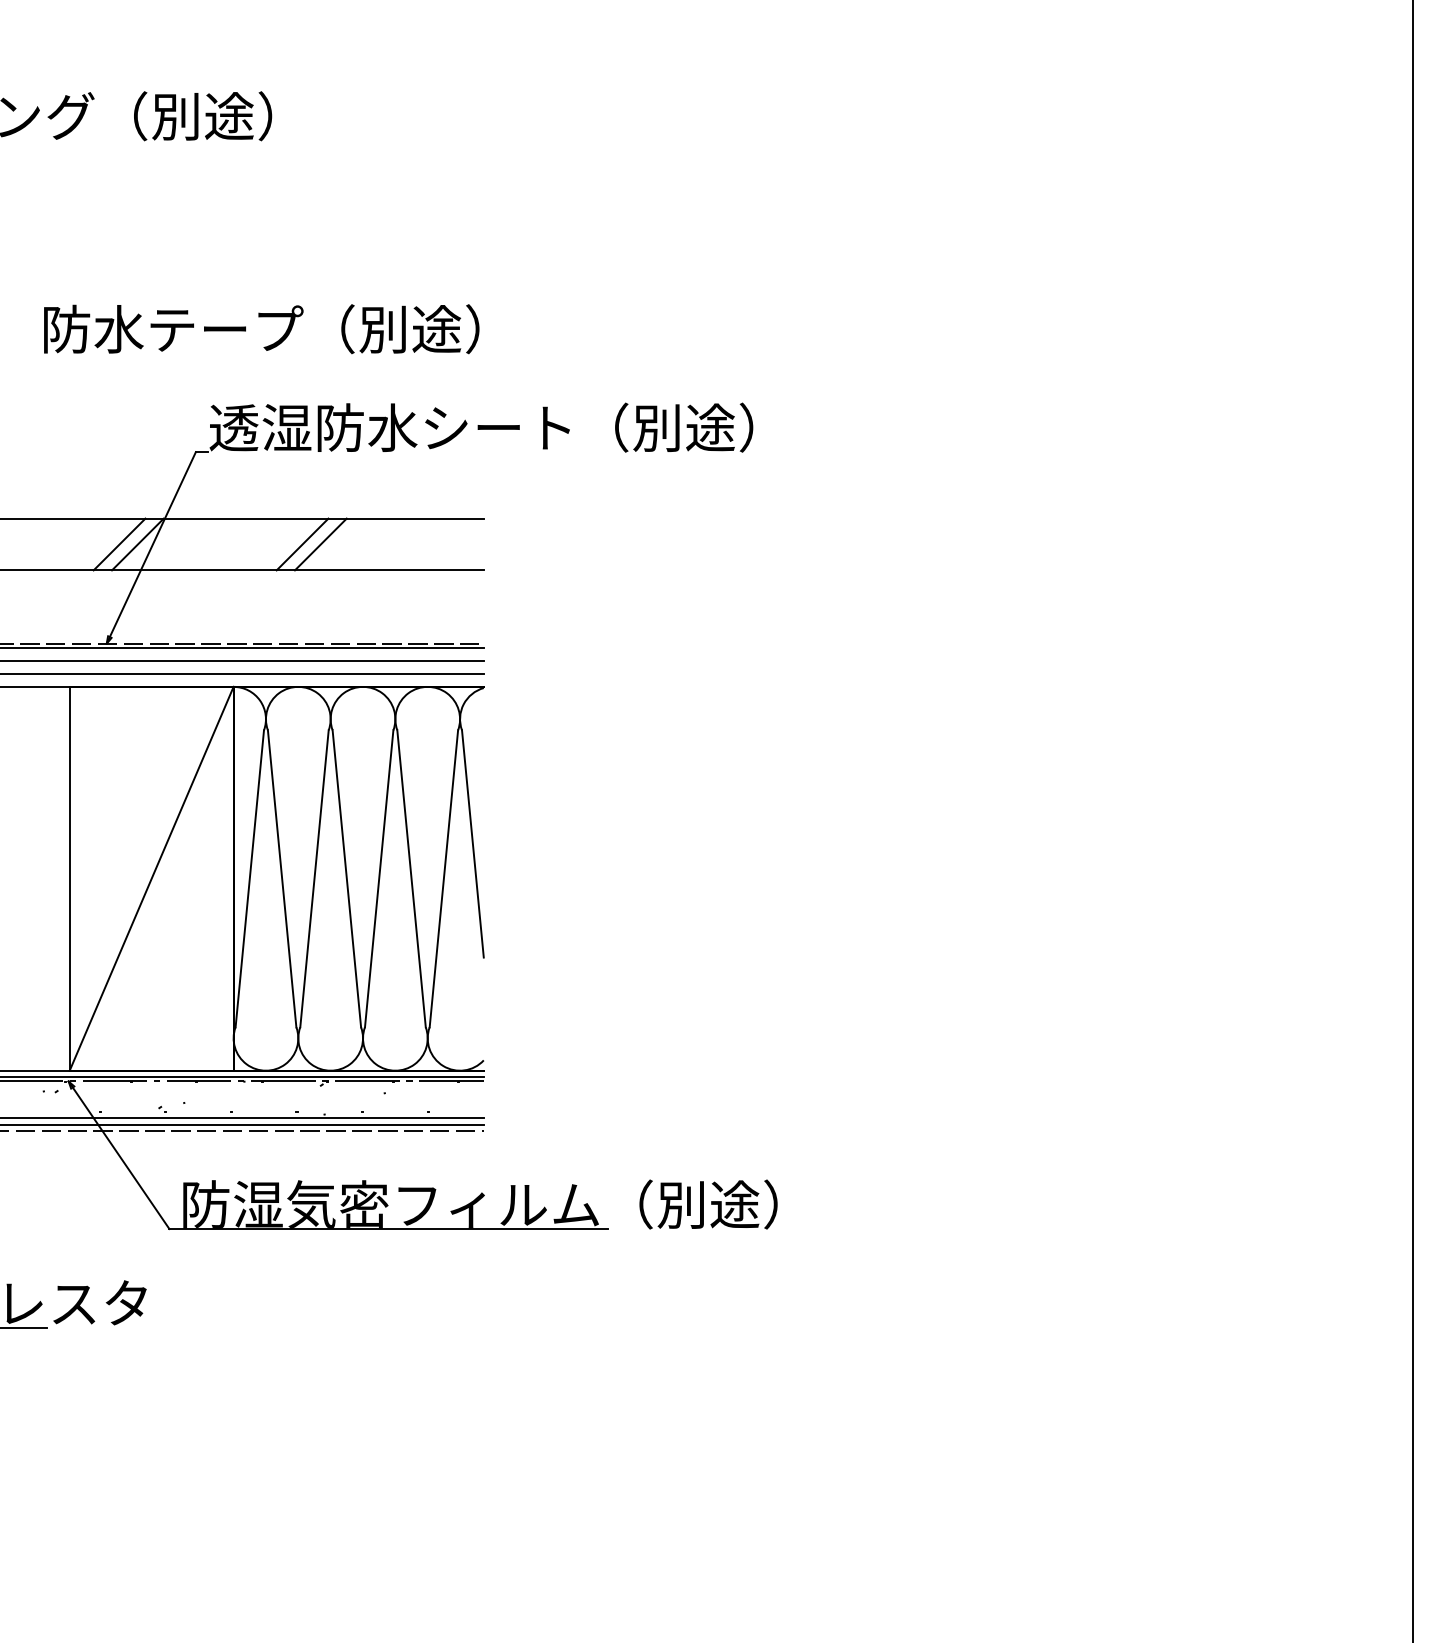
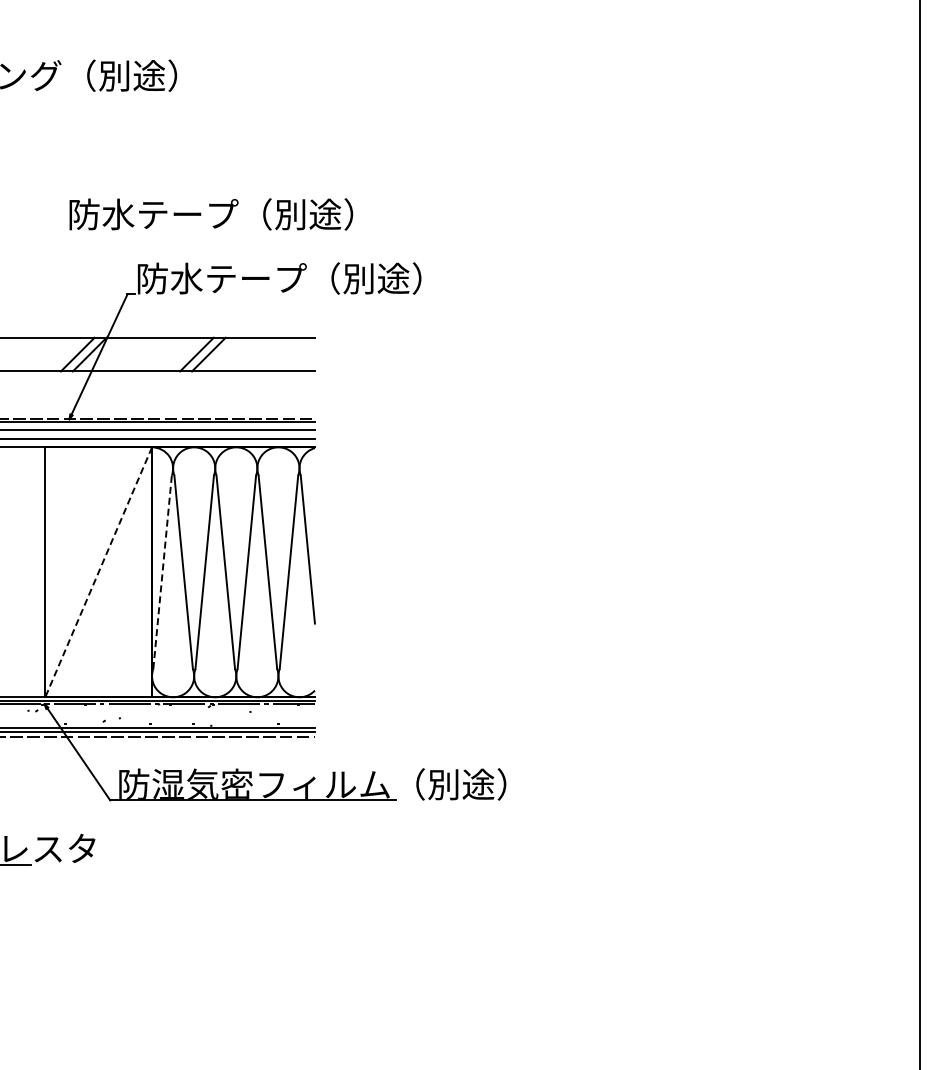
text: (261, 329) -> (211, 214), moved
text: (481, 427) -> (313, 278), 透湿防水シート（別途） -> 防水テープ（別途）
line: (249, 877) -> (162, 571), solid -> dashed
line: (151, 879) -> (98, 572), solid -> dashed

